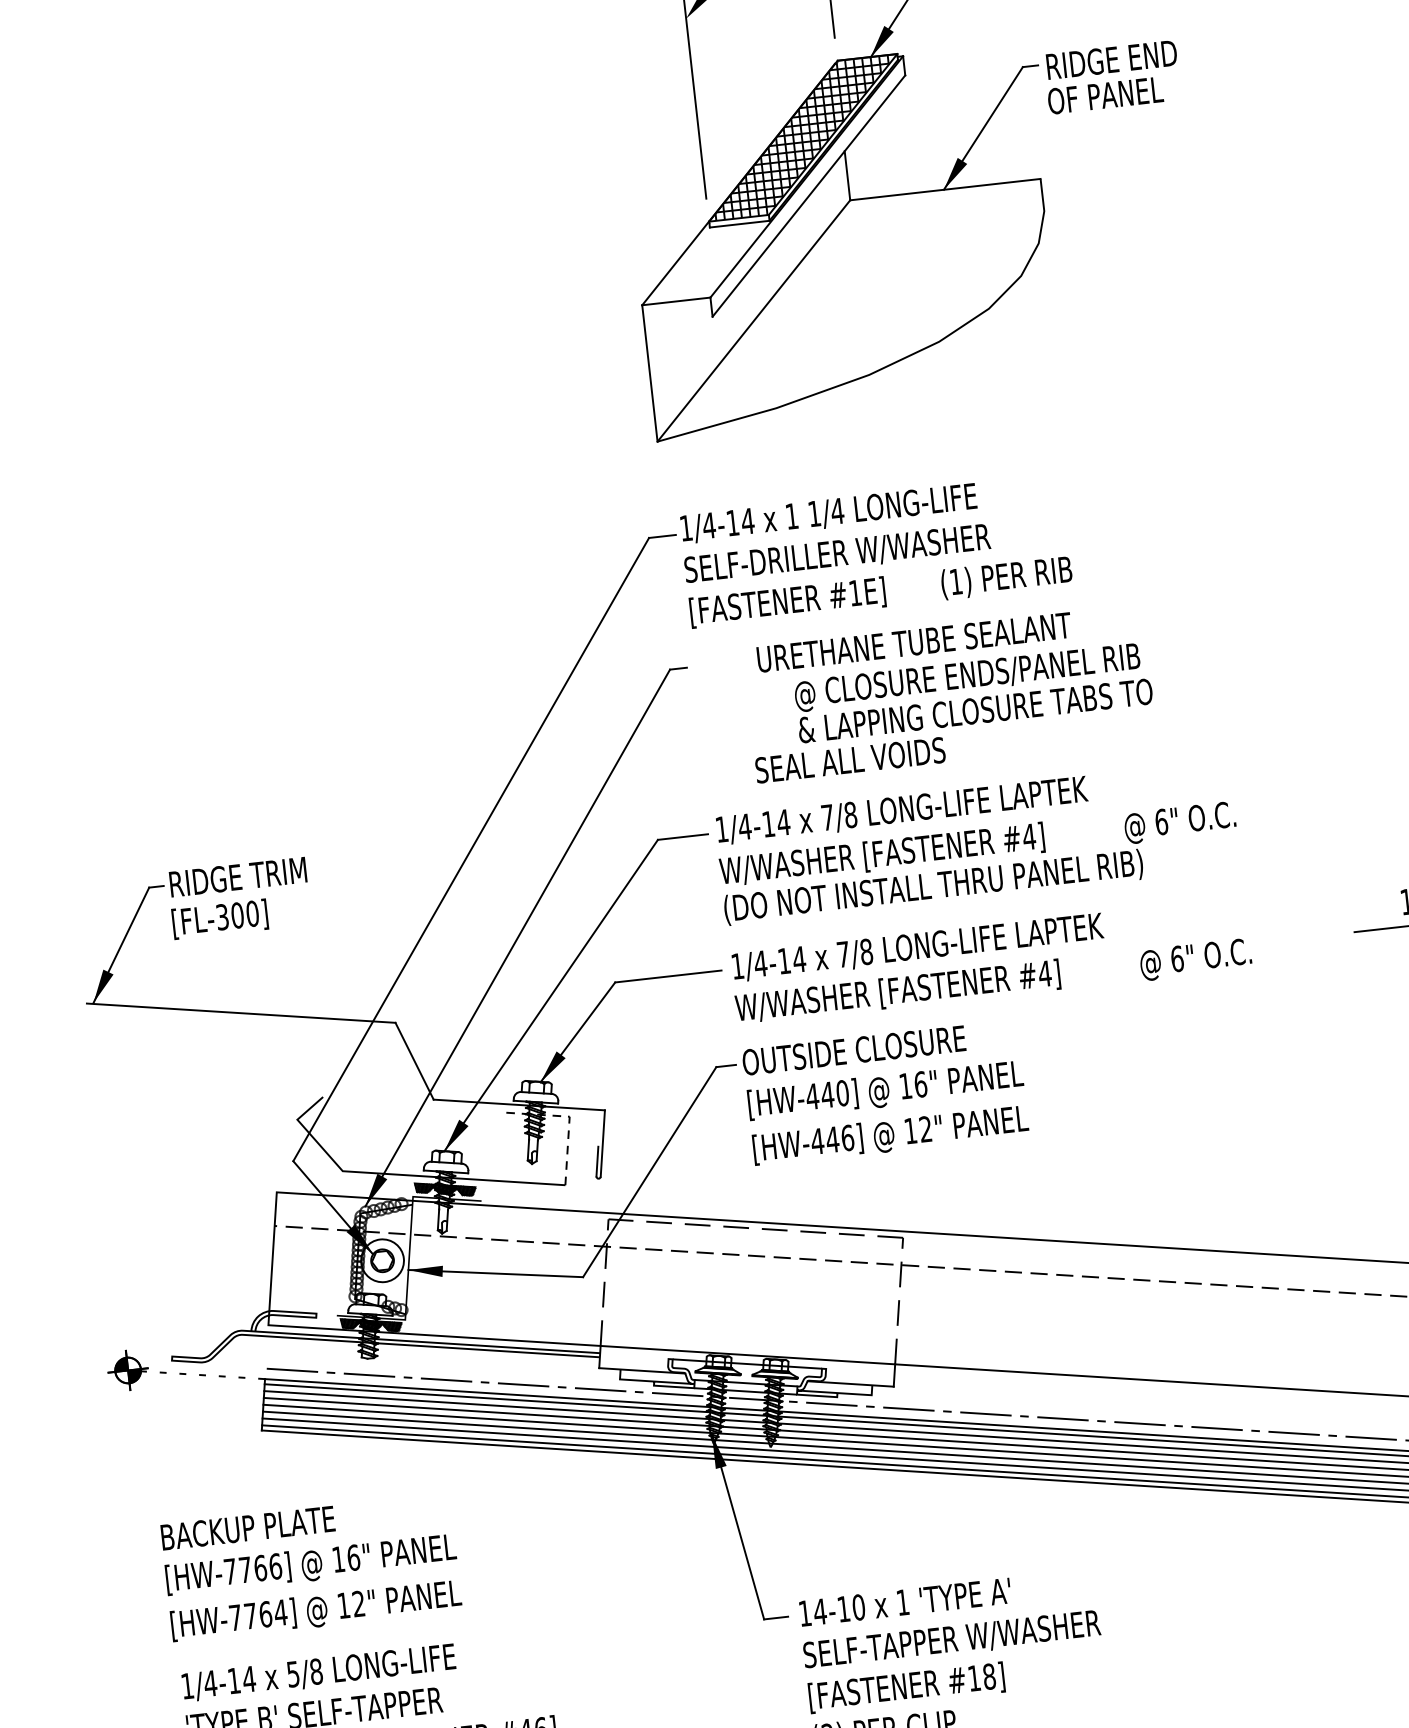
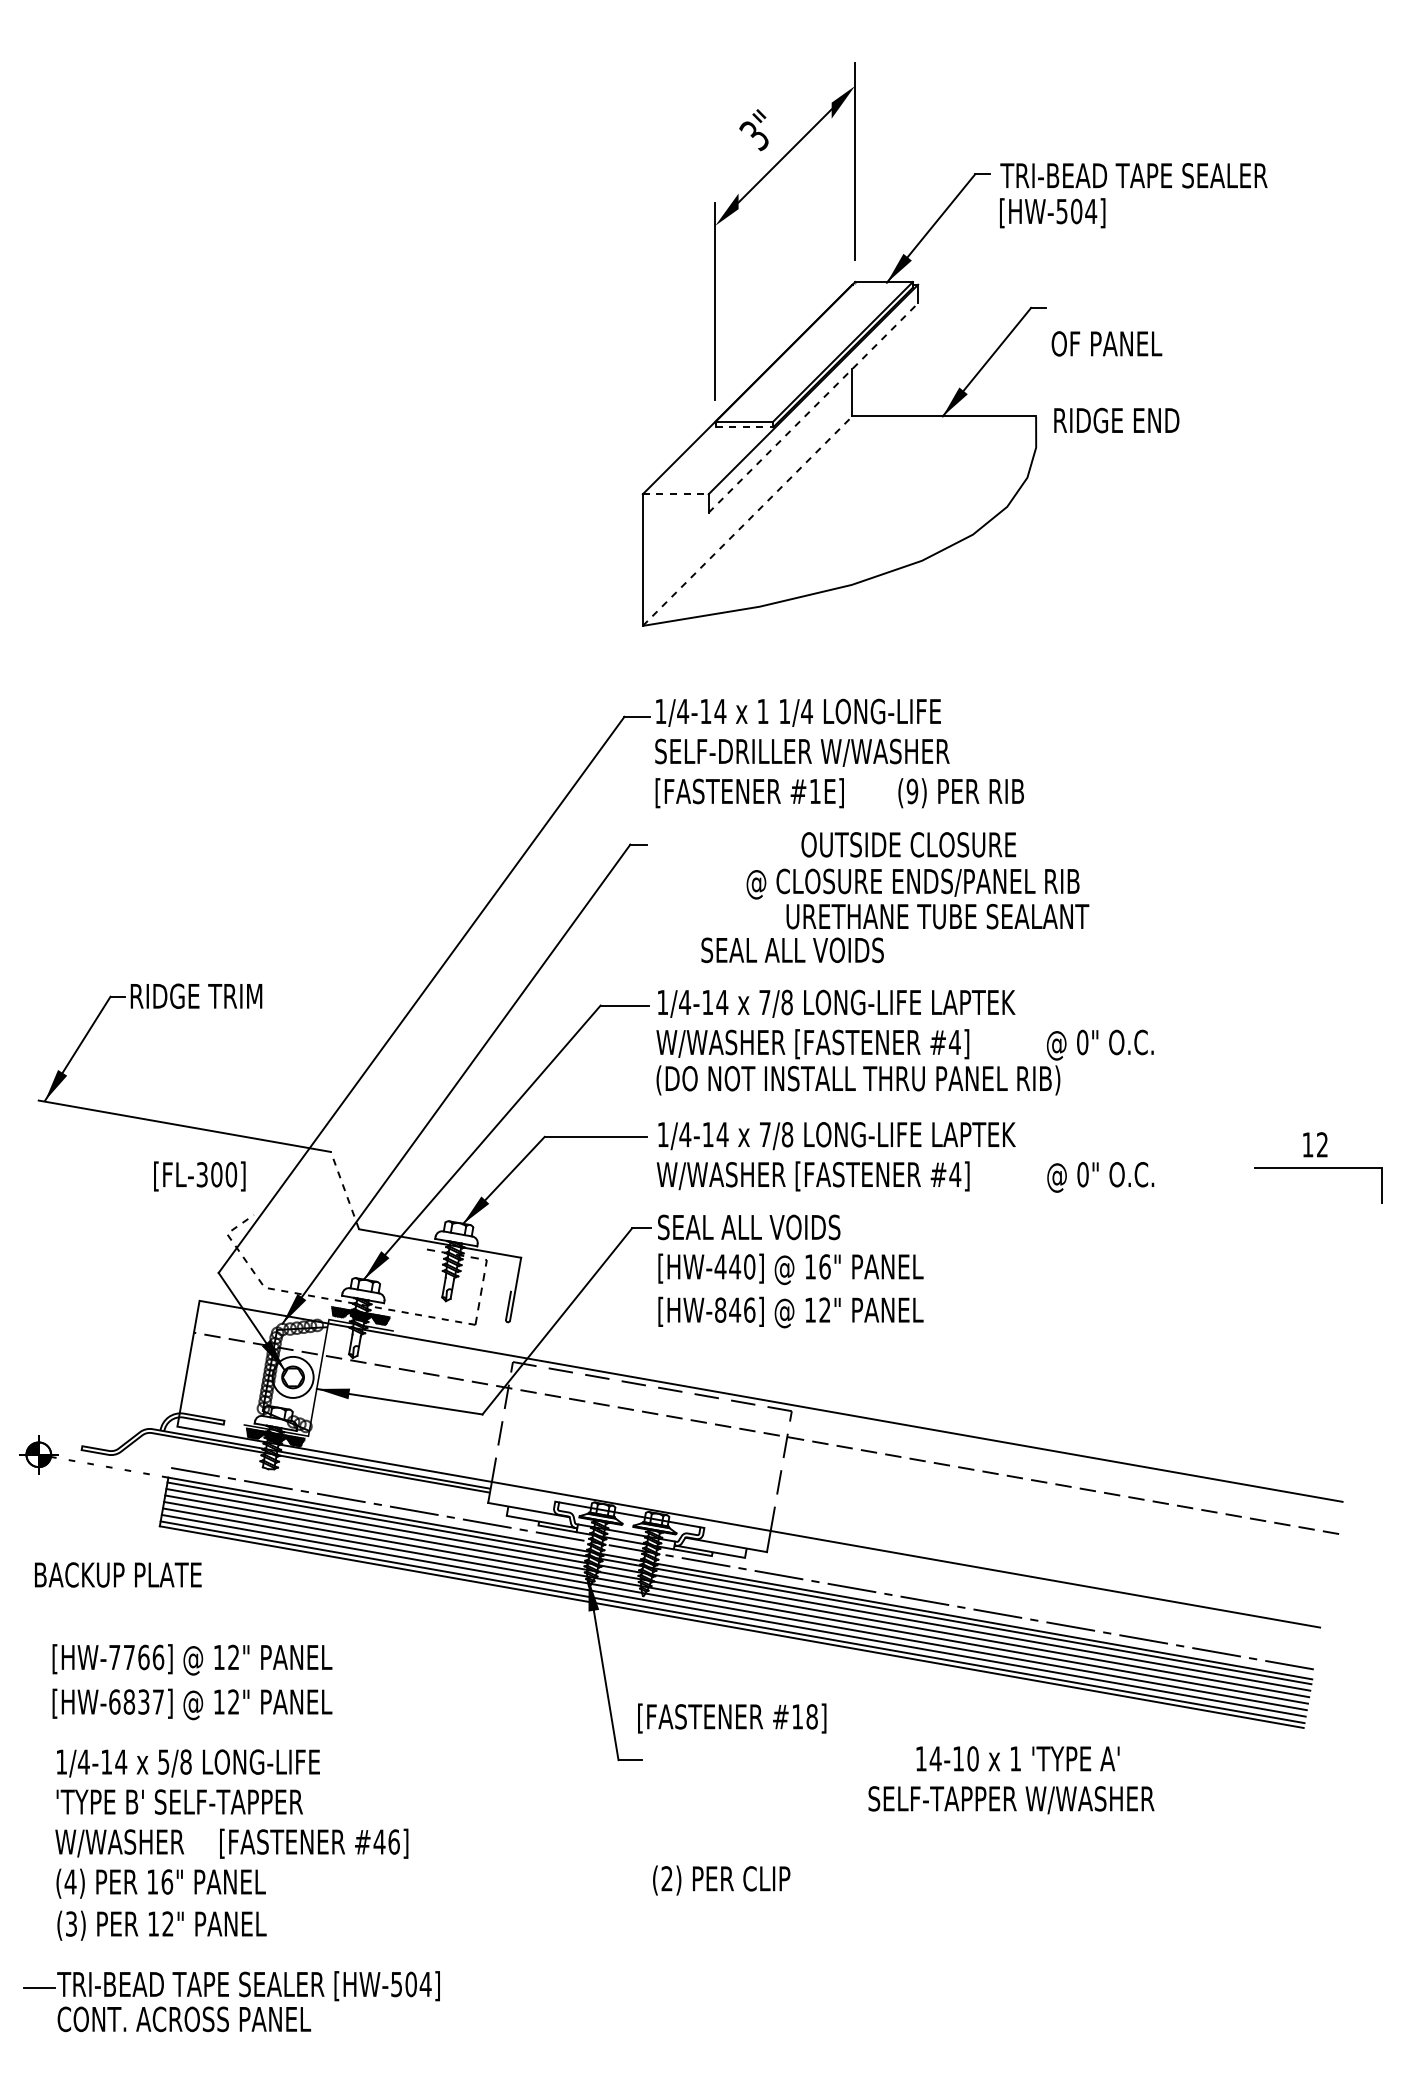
text: (1111, 59) -> (1116, 420), moved
hatch: (806, 137) -> (817, 351), removed
line: (808, 195) -> (813, 407), solid -> dashed
line: (739, 224) -> (744, 427), solid -> dashed
line: (676, 301) -> (675, 494), solid -> dashed
line: (753, 320) -> (747, 520), solid -> dashed
text: (956, 581) -> (912, 791), (1) -> (9)
text: (914, 642) -> (866, 844), URETHANE TUBE SEALANT -> OUTSIDE CLOSURE
text: (975, 710) -> (917, 916), & LAPPING CLOSURE TABS TO -> URETHANE TUBE SEALANT
text: (1161, 821) -> (1082, 1041), 6" -> 0"
text: (219, 919) -> (199, 1176), moved
text: (1176, 958) -> (1082, 1174), 6" -> 0"
text: (853, 1050) -> (764, 1227), OUTSIDE CLOSURE -> SEAL ALL VOIDS
line: (414, 1061) -> (344, 1190), solid -> dashed
text: (817, 1140) -> (720, 1309), [HW-446] -> [HW-846]
line: (400, 1174) -> (319, 1297), solid -> dashed
text: (248, 1527) -> (118, 1574), moved
text: (353, 1557) -> (233, 1657), 16" -> 12"
text: (904, 1601) -> (1017, 1758), moved
text: (258, 1614) -> (136, 1701), [HW-7764] -> [HW-6837]
text: (952, 1640) -> (1011, 1800), moved
text: (907, 1687) -> (732, 1718), moved

